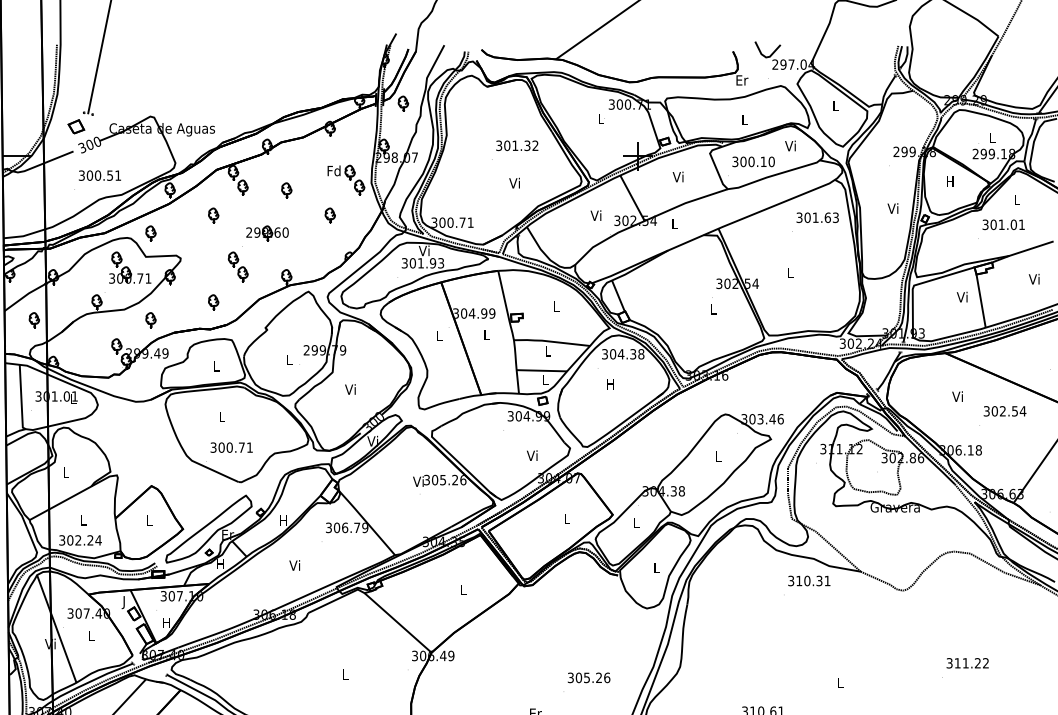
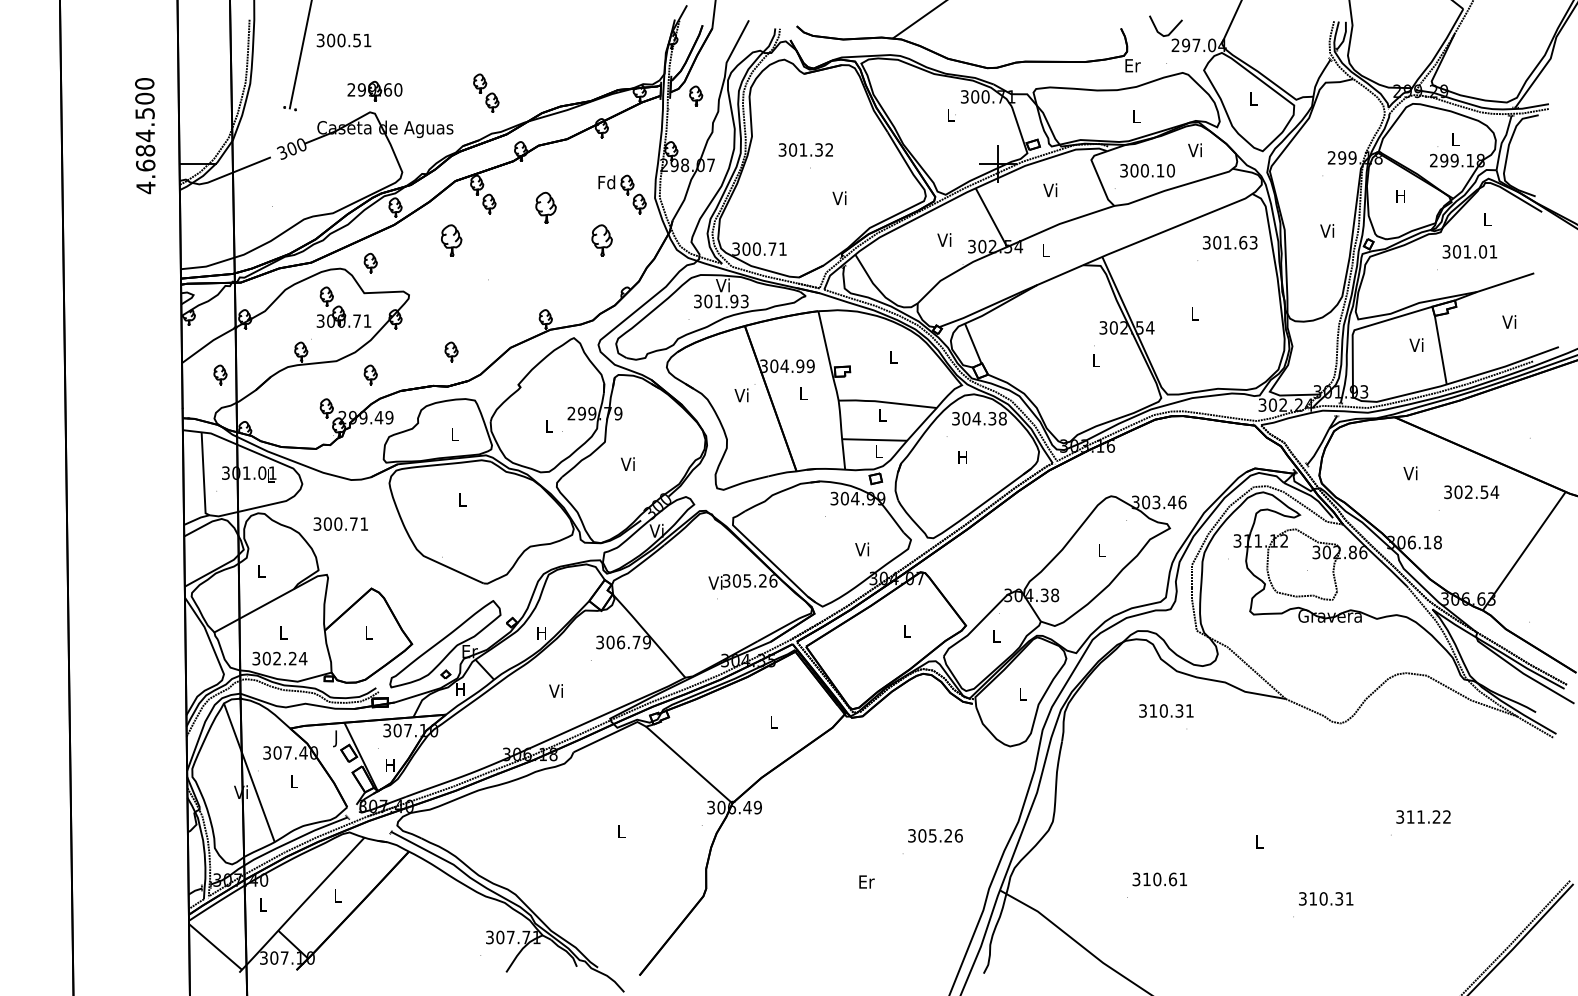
part: (76, 126) -> (274, 125), removed
text: (516, 145) -> (805, 149), moved
text: (99, 175) -> (343, 40), moved
part: (286, 190) -> (545, 207), size x1.6
part: (213, 215) -> (451, 239), size x1.6
part: (329, 215) -> (601, 239), size x1.6
part: (267, 233) -> (374, 91), moved
part: (238, 266) -> (486, 92), moved
text: (438, 336) -> (741, 395), L -> Vi
text: (231, 447) -> (340, 523), moved
text: (809, 580) -> (1166, 710), moved

